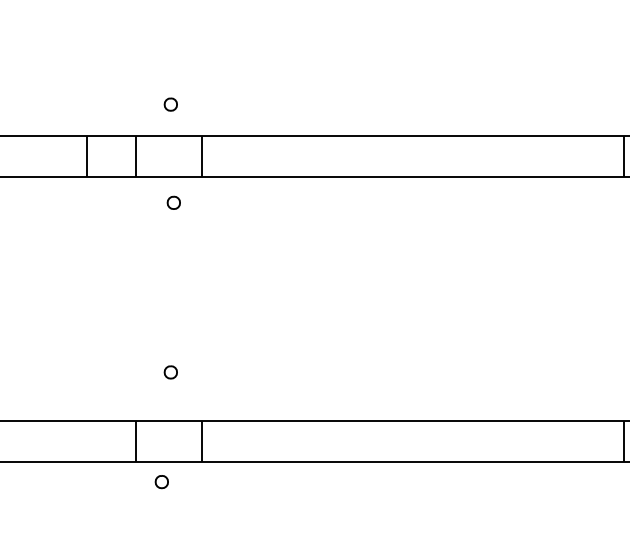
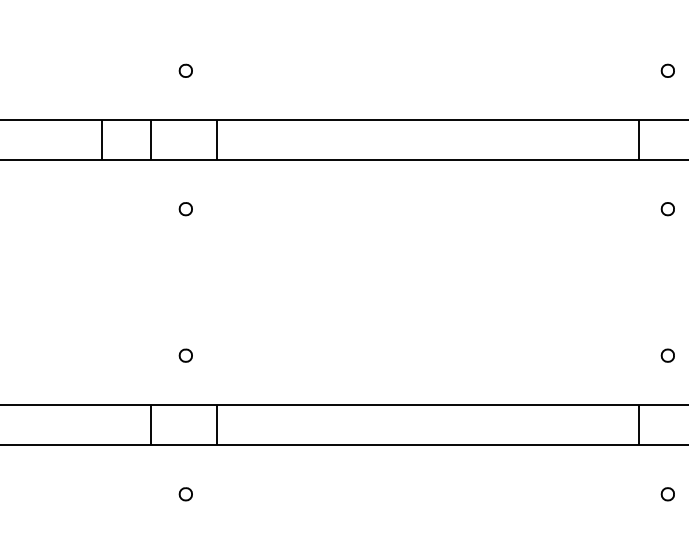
part: (170, 104) -> (185, 70), moved
part: (173, 203) -> (185, 209), moved
part: (161, 482) -> (185, 494), moved

